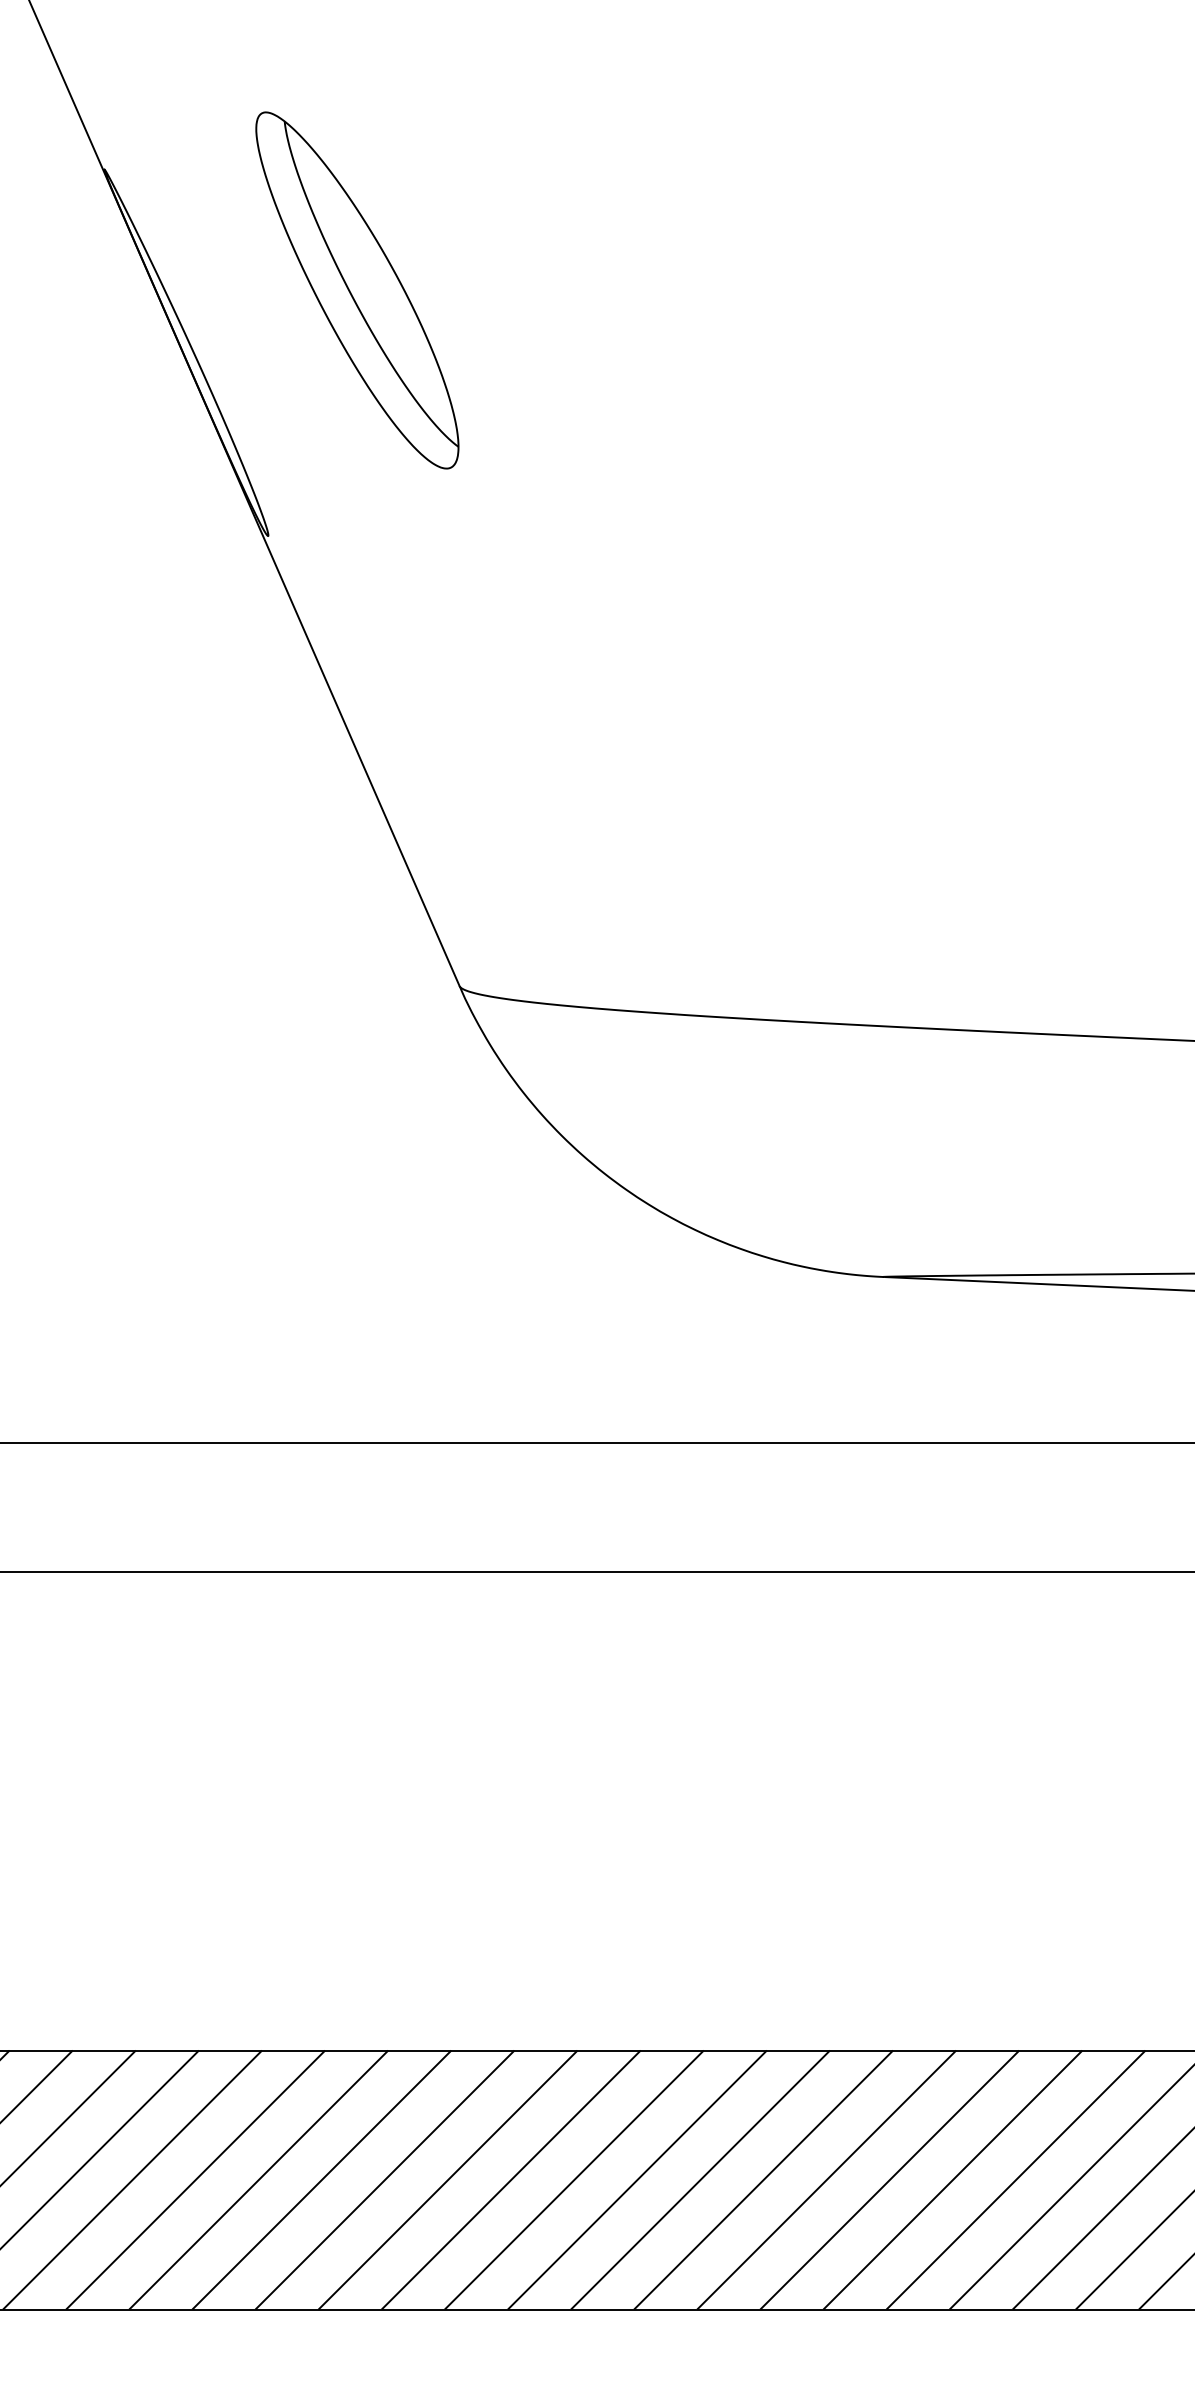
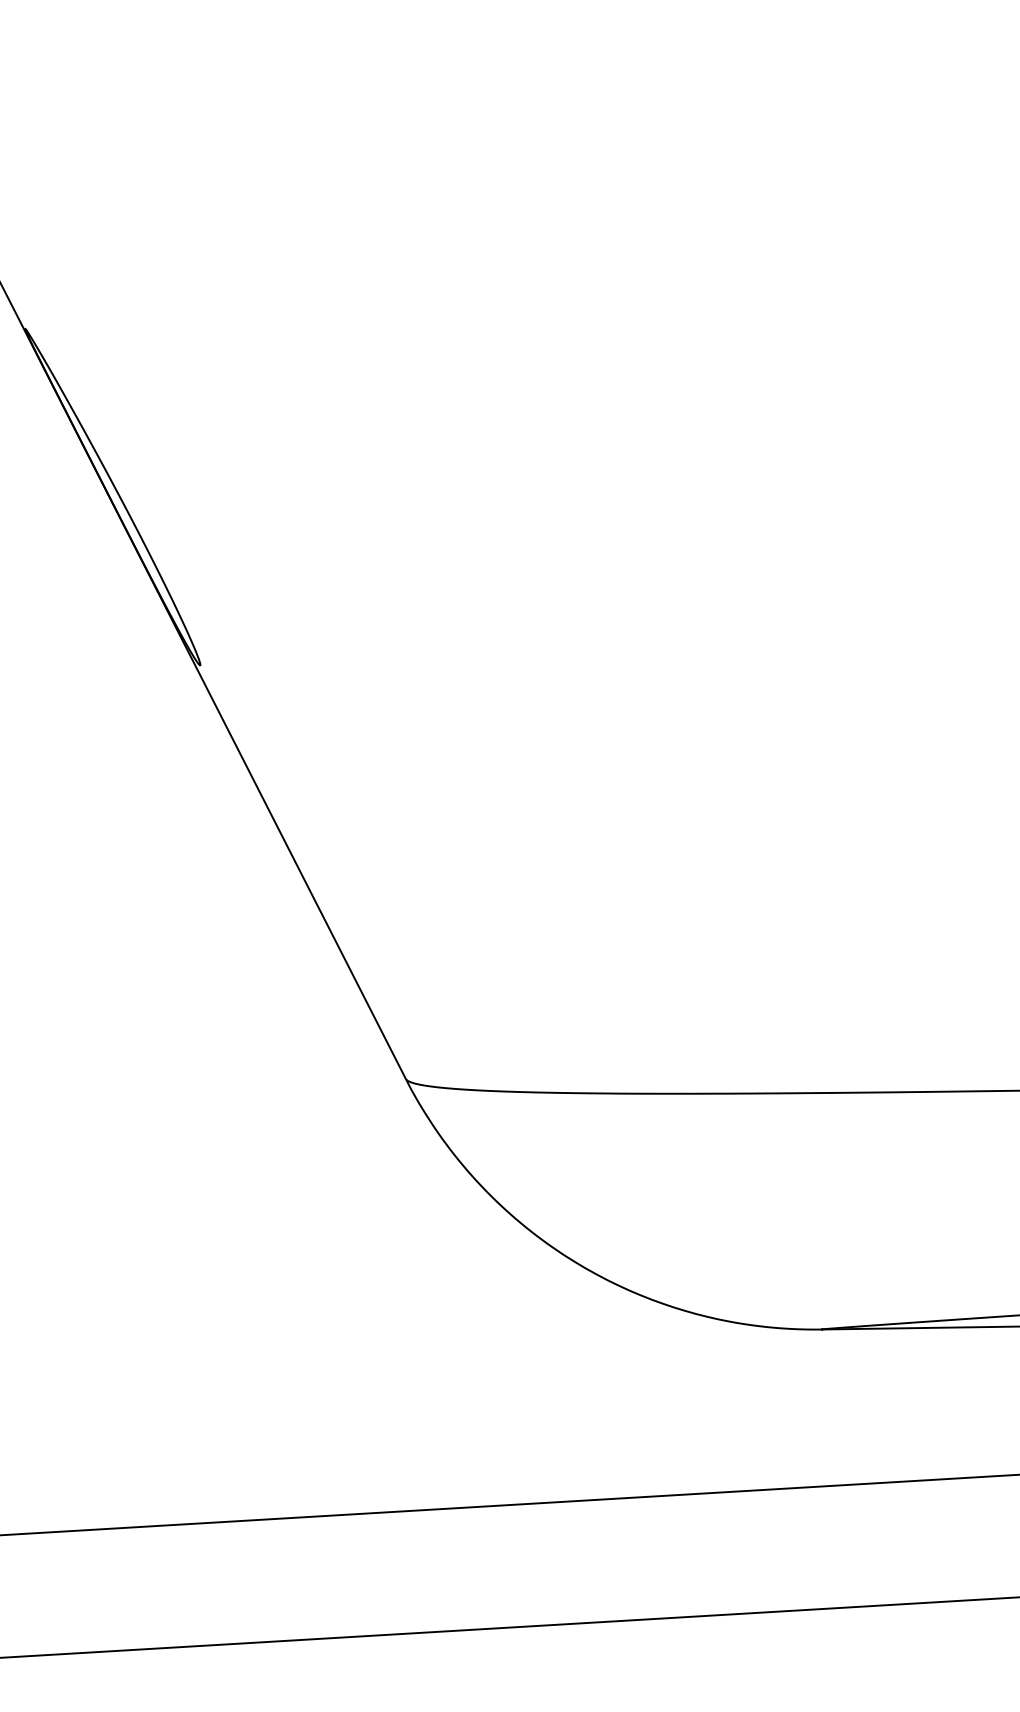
part: (357, 290) -> (270, 428), removed

